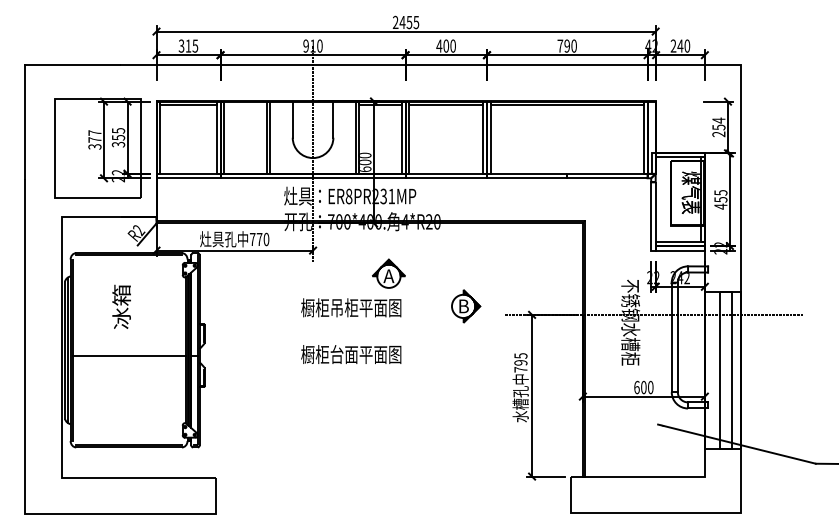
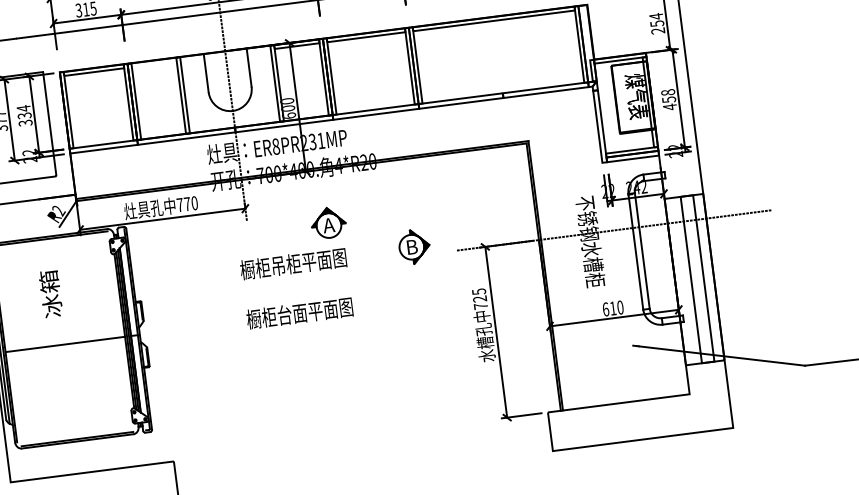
text: (118, 133) -> (24, 111), 355 -> 334
text: (720, 192) -> (667, 92), 455 -> 458
text: (521, 362) -> (480, 298), 795 -> 725
text: (643, 387) -> (612, 308), 600 -> 610

